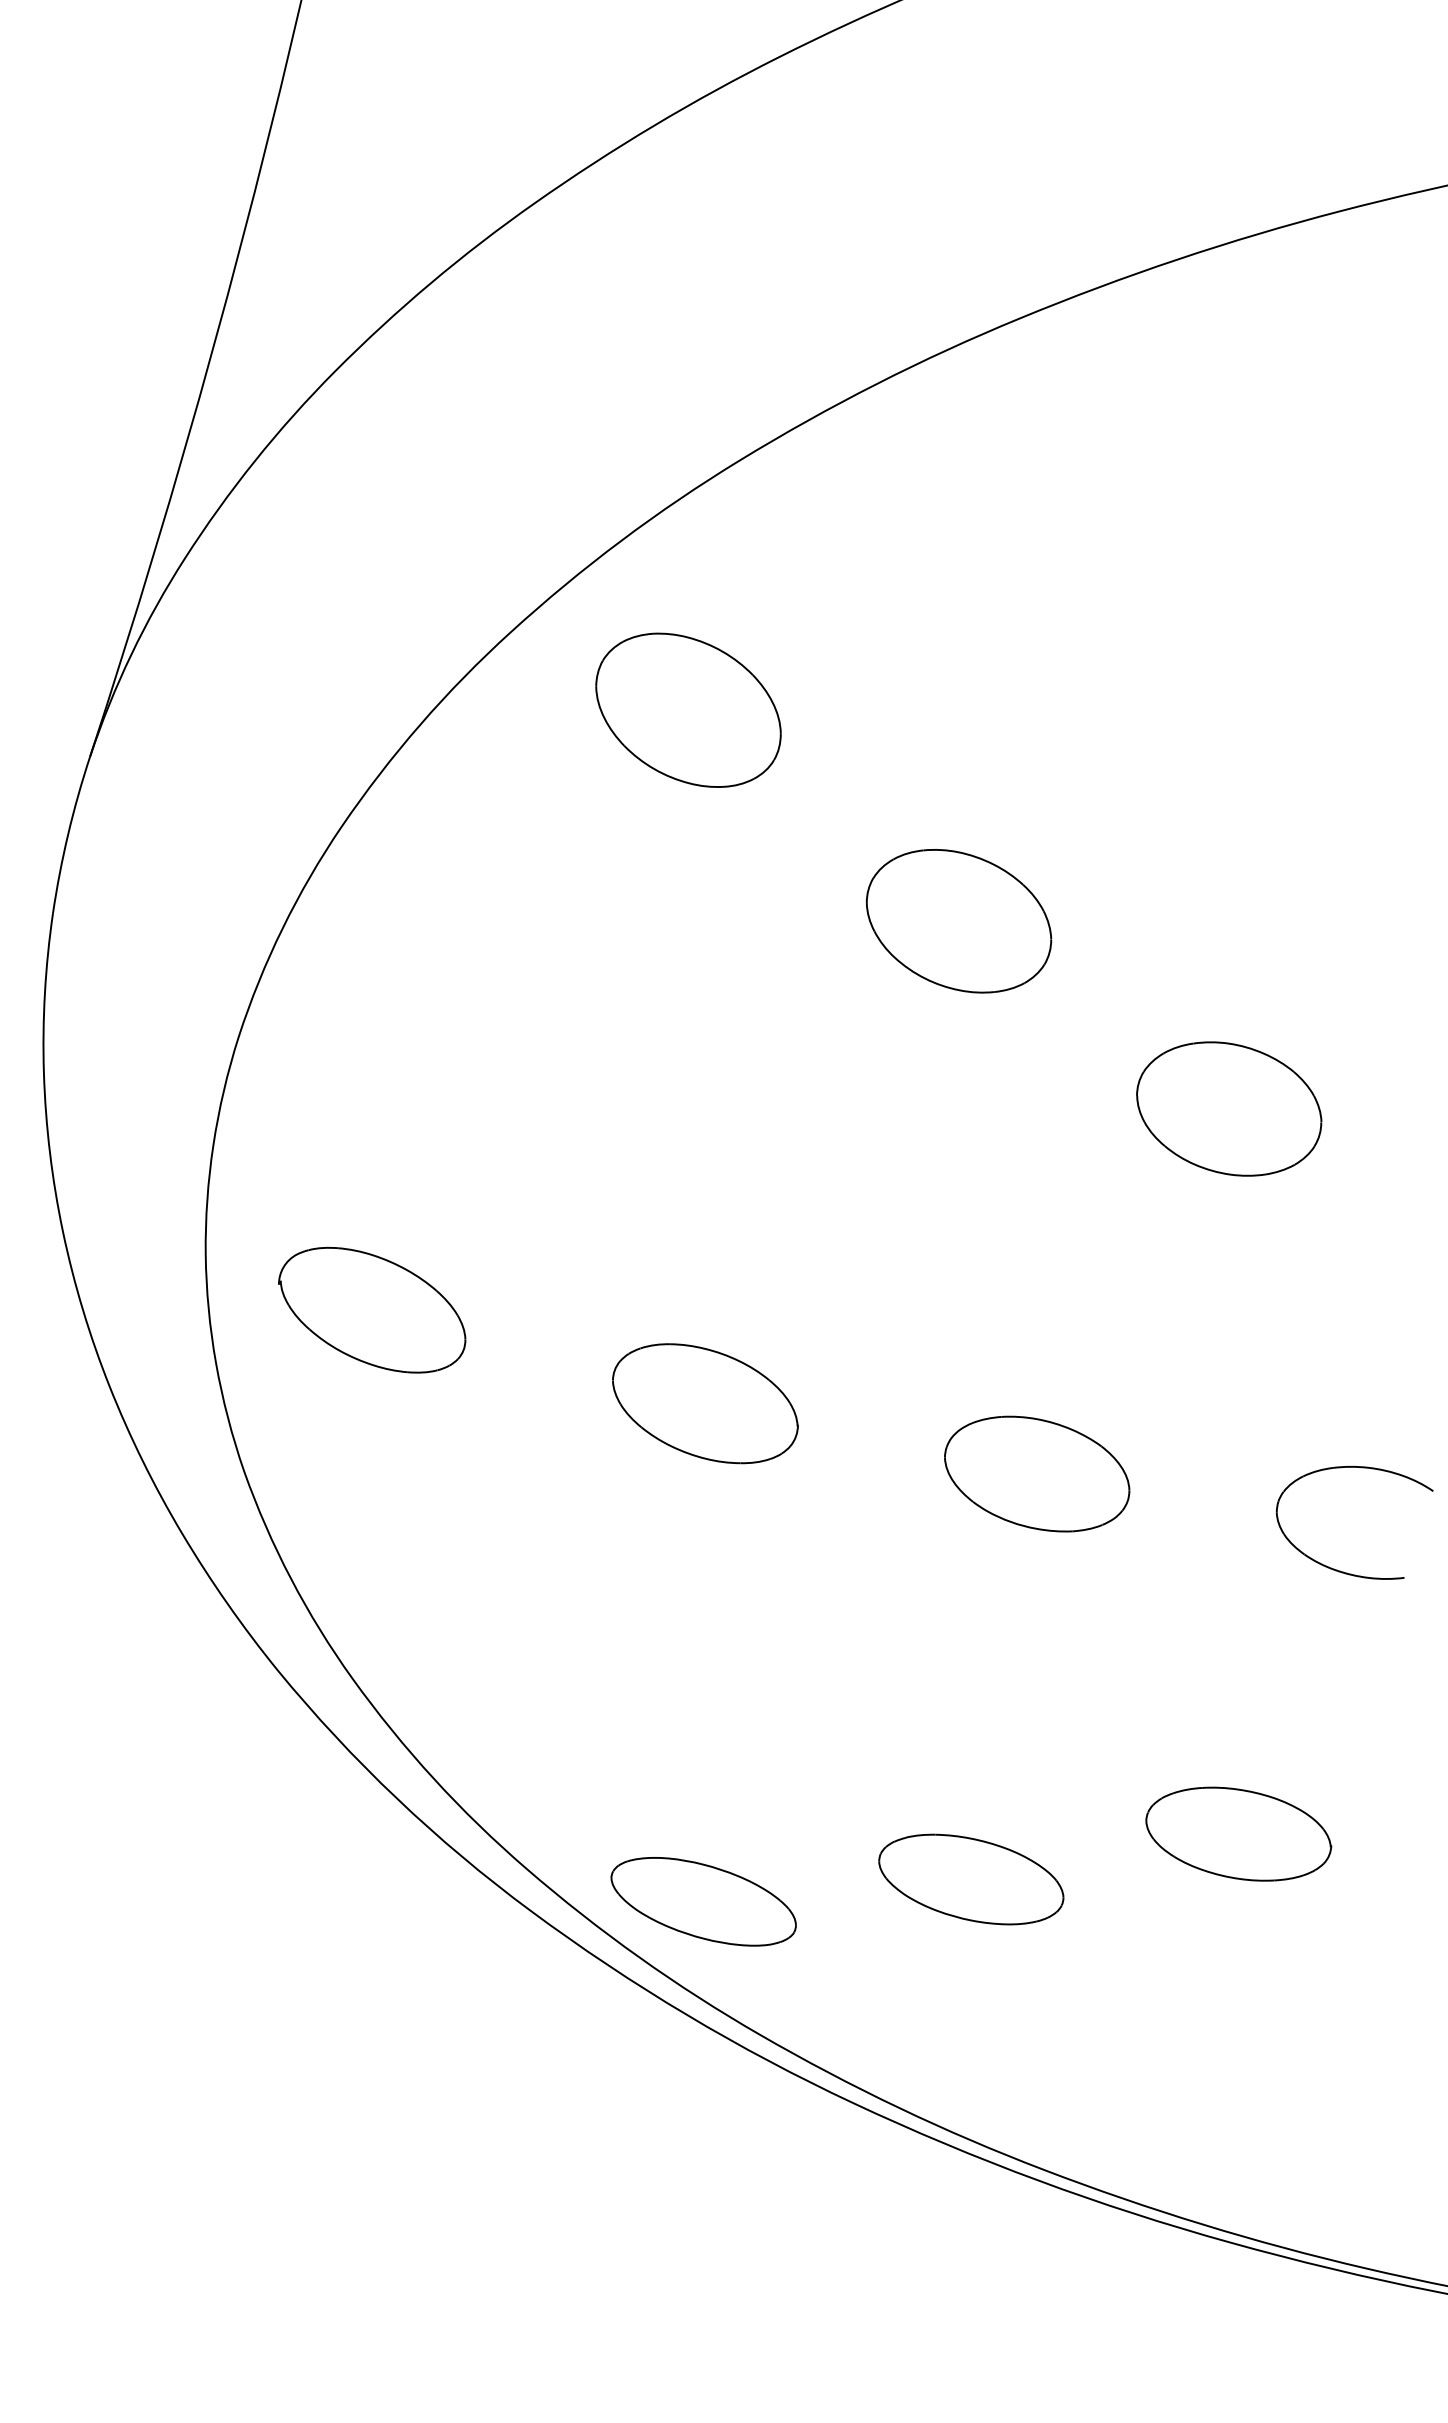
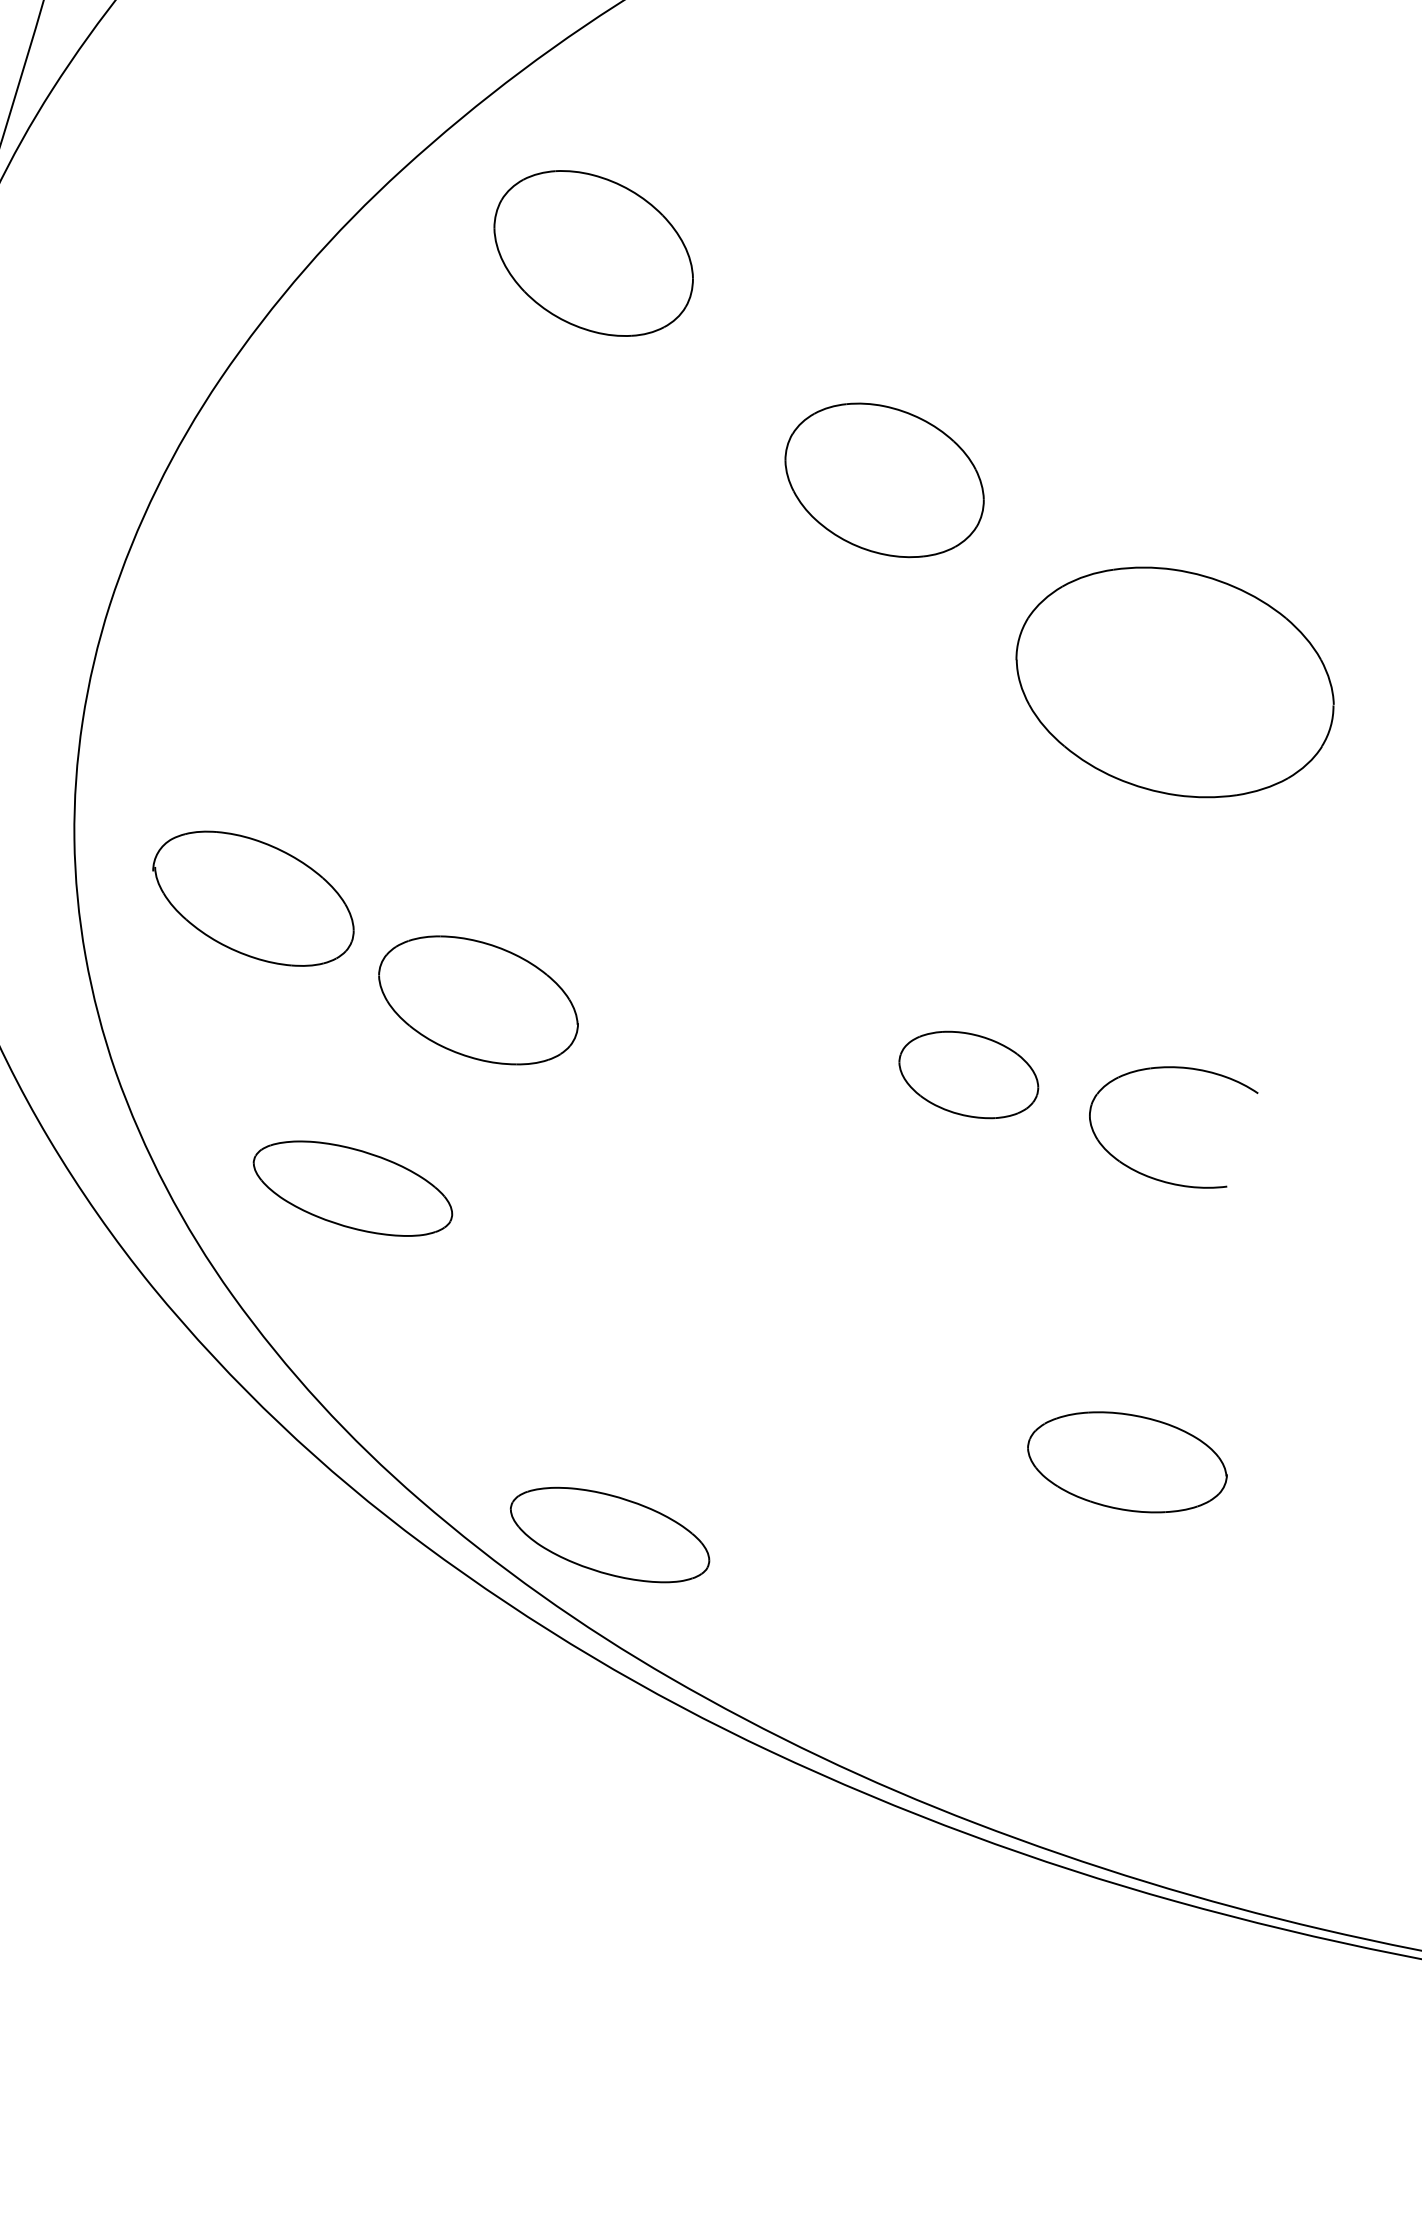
part: (1229, 1108) -> (1175, 681), size x1.6
part: (705, 1403) -> (478, 1000), moved
part: (1037, 1473) -> (969, 1074), size x0.7
part: (1337, 1569) -> (1155, 1177), moved
part: (464, 1579) -> (352, 1188), added
part: (1238, 1833) -> (1127, 1461), moved
part: (971, 1879) -> (898, 1511), removed

